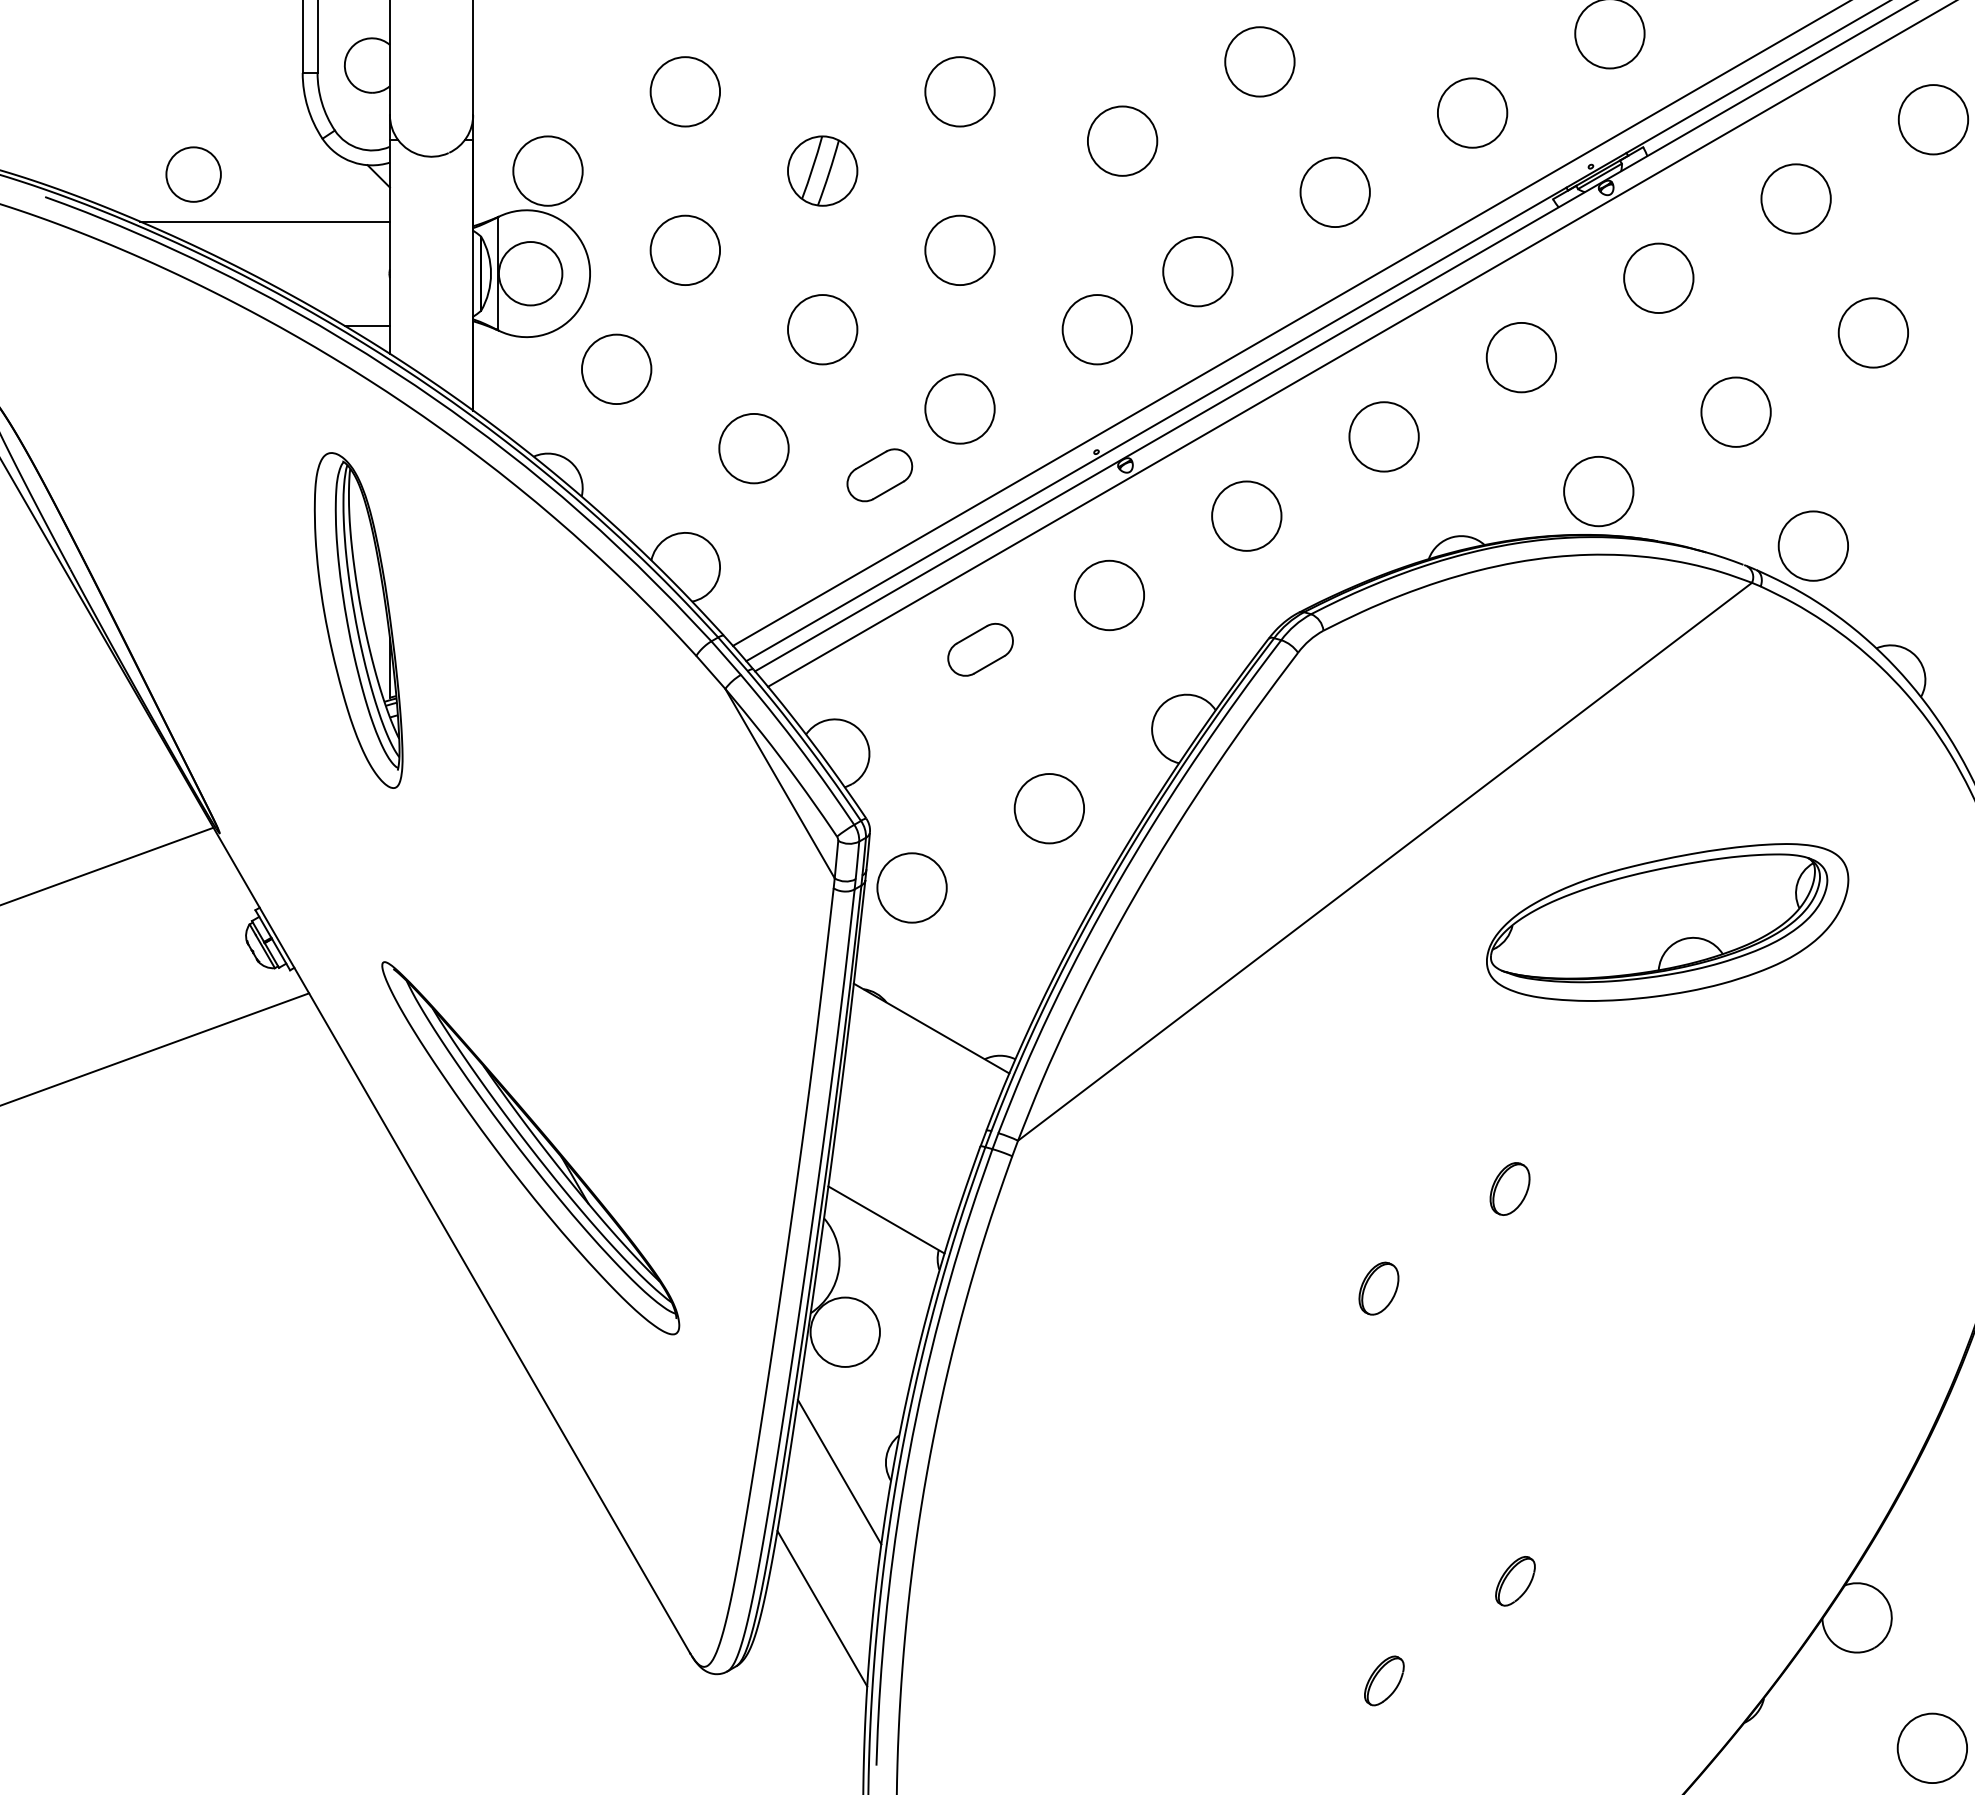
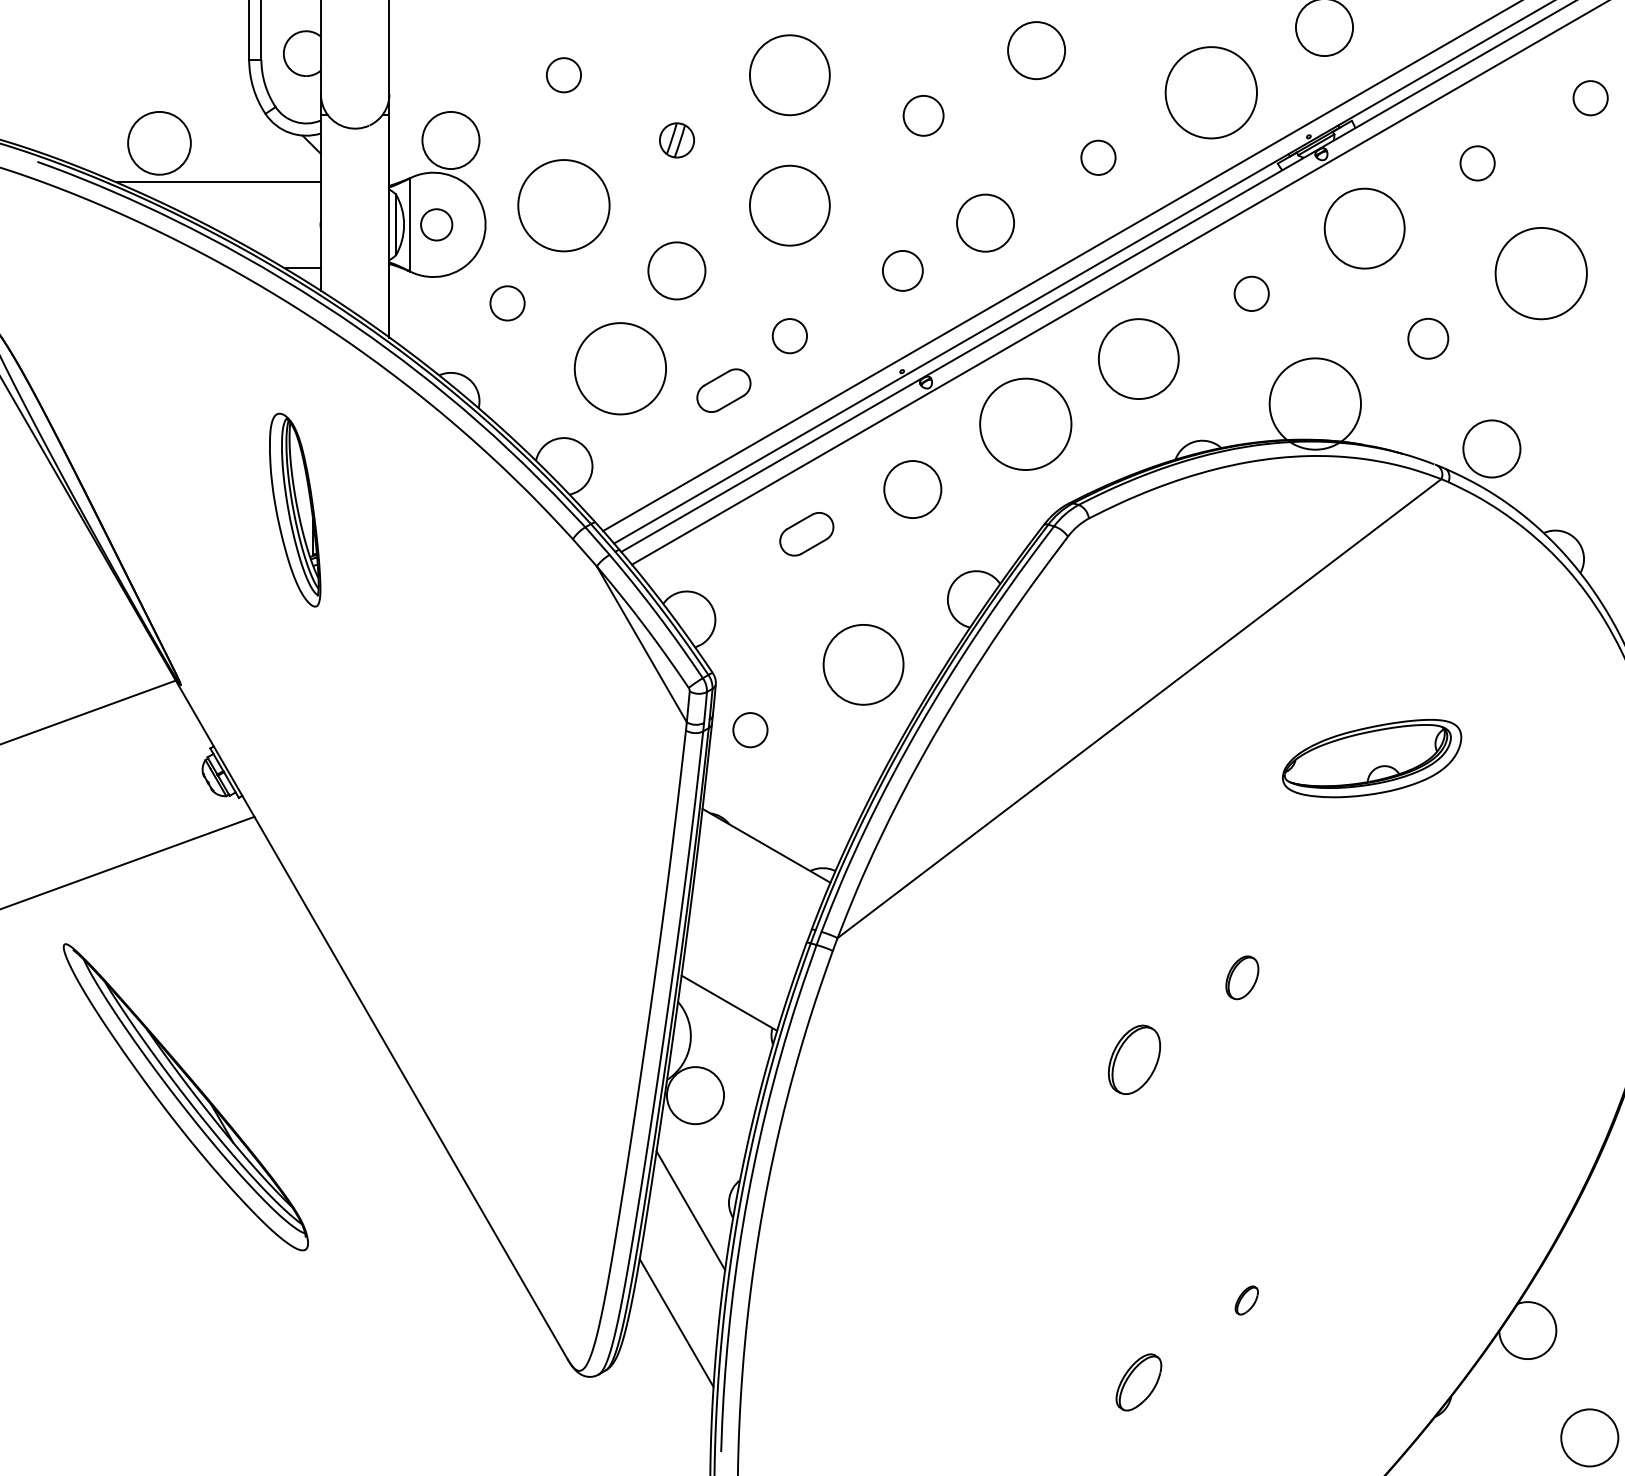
circle: (685, 91) -> (564, 74), size x0.6
circle: (959, 91) -> (789, 74), size x1.4
circle: (1472, 112) -> (1211, 92), size x1.6
circle: (1933, 119) -> (1590, 98), size x0.6
circle: (1122, 140) -> (923, 115), size x0.7
part: (822, 170) -> (676, 139), size x0.6
circle: (193, 174) -> (159, 143), size x1.4
circle: (1334, 191) -> (1097, 157), size x0.6
circle: (1795, 198) -> (1477, 163), size x0.6
circle: (685, 250) -> (564, 205), size x1.6
circle: (959, 250) -> (789, 205), size x1.4
circle: (530, 273) -> (436, 224), size x0.6
circle: (1658, 278) -> (1364, 228), size x1.4
circle: (1097, 329) -> (902, 270), size x0.7
circle: (1873, 332) -> (1541, 273), size x1.6
circle: (1521, 357) -> (1251, 293), size x0.6
circle: (616, 368) -> (507, 302), size x0.6
circle: (959, 408) -> (789, 335), size x0.6
circle: (1735, 411) -> (1427, 338), size x0.7
circle: (1383, 436) -> (1138, 358), size x1.4
circle: (753, 448) -> (620, 368), size x1.6
circle: (1598, 491) -> (1315, 404), size x1.6
circle: (1246, 515) -> (1025, 423), size x1.6
part: (358, 620) -> (295, 510), size x0.7
circle: (1048, 808) -> (862, 664), size x1.4
circle: (911, 887) -> (749, 729), size x0.6
part: (1667, 922) -> (1371, 758), size x0.6
part: (530, 1148) -> (185, 1097), moved
part: (1378, 1288) -> (1134, 1059), size x1.6
part: (1515, 1581) -> (1246, 1300), size x0.7
part: (1384, 1680) -> (1139, 1382), size x1.4

